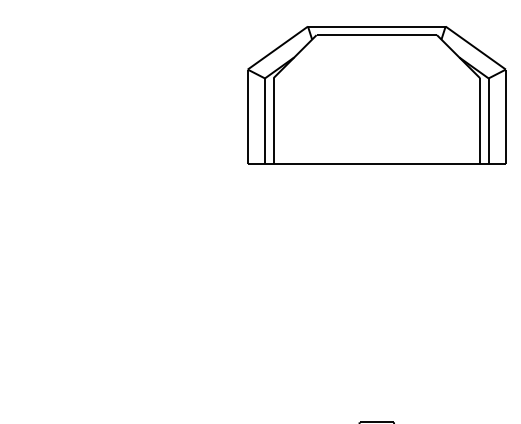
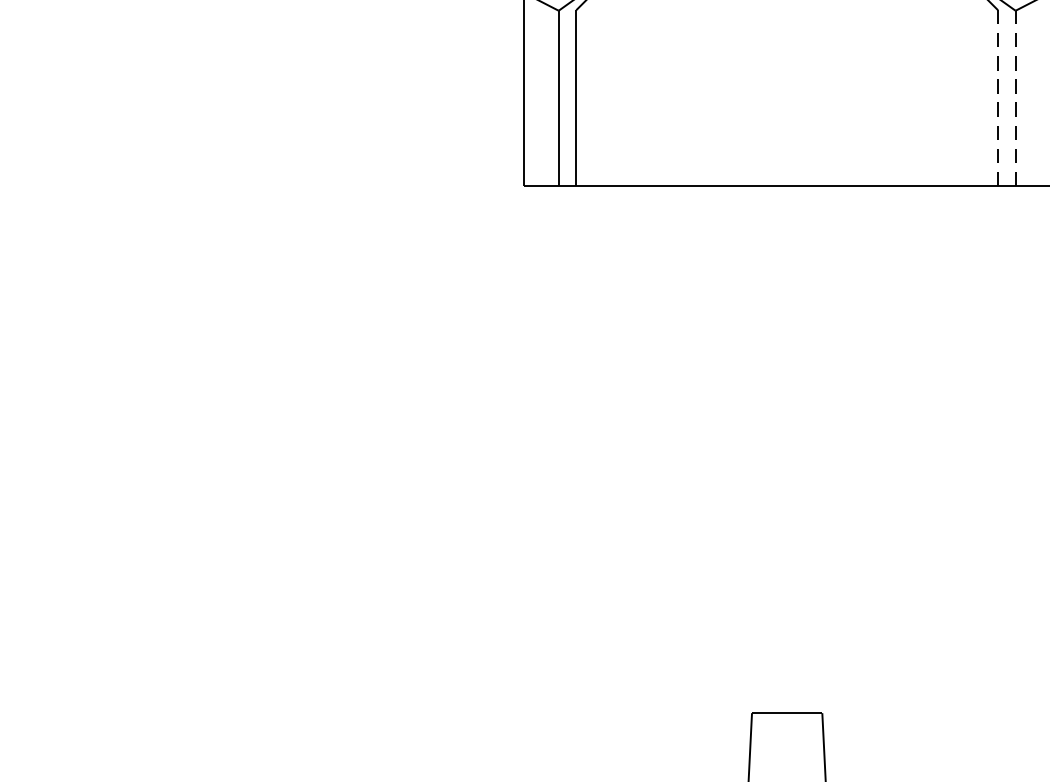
line: (480, 120) -> (998, 96), solid -> dashed
line: (488, 121) -> (1015, 98), solid -> dashed

